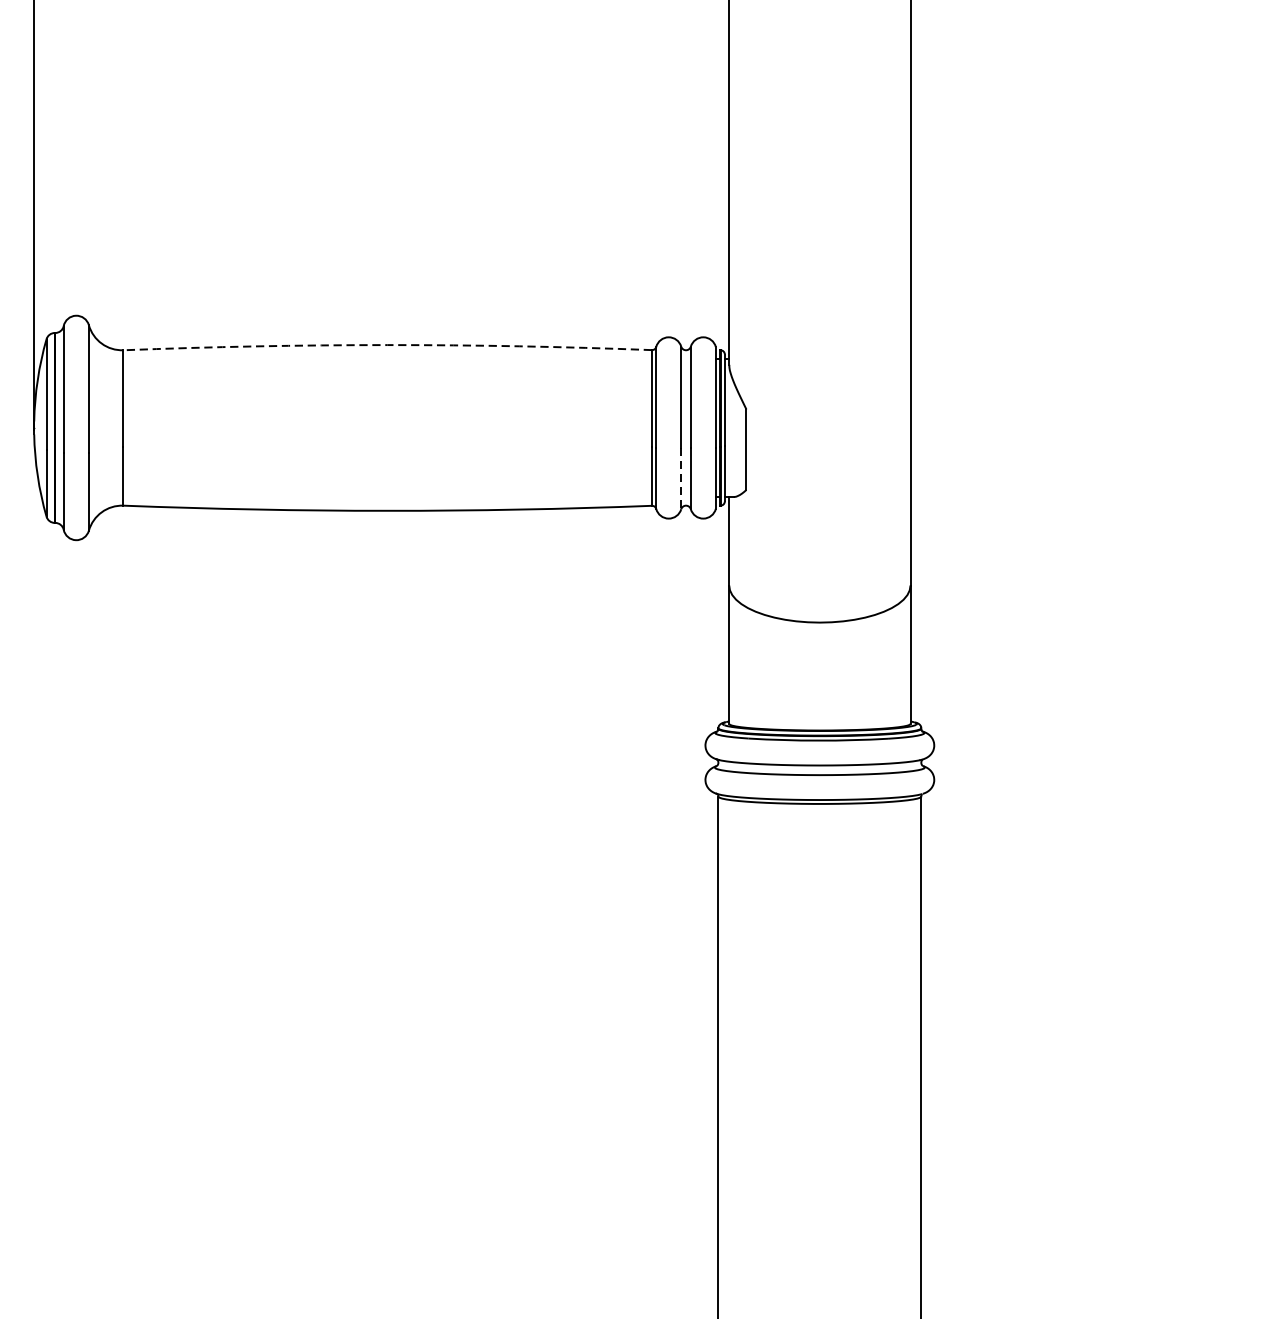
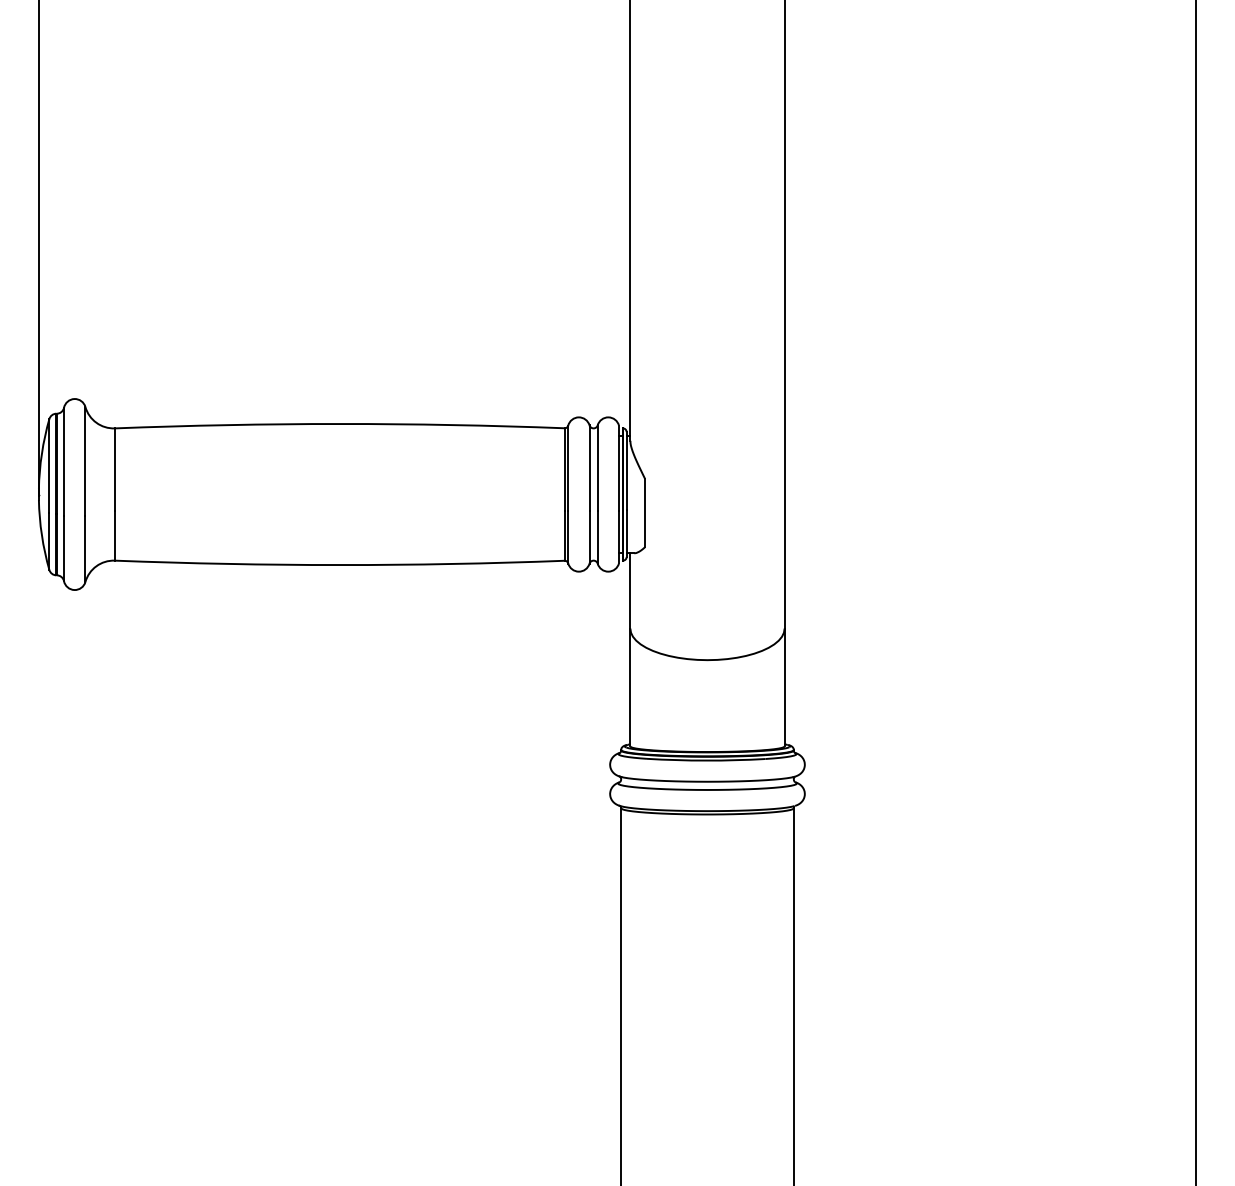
arc: (387, 345) -> (339, 424), dashed -> solid
line: (681, 479) -> (589, 538), dashed -> solid

